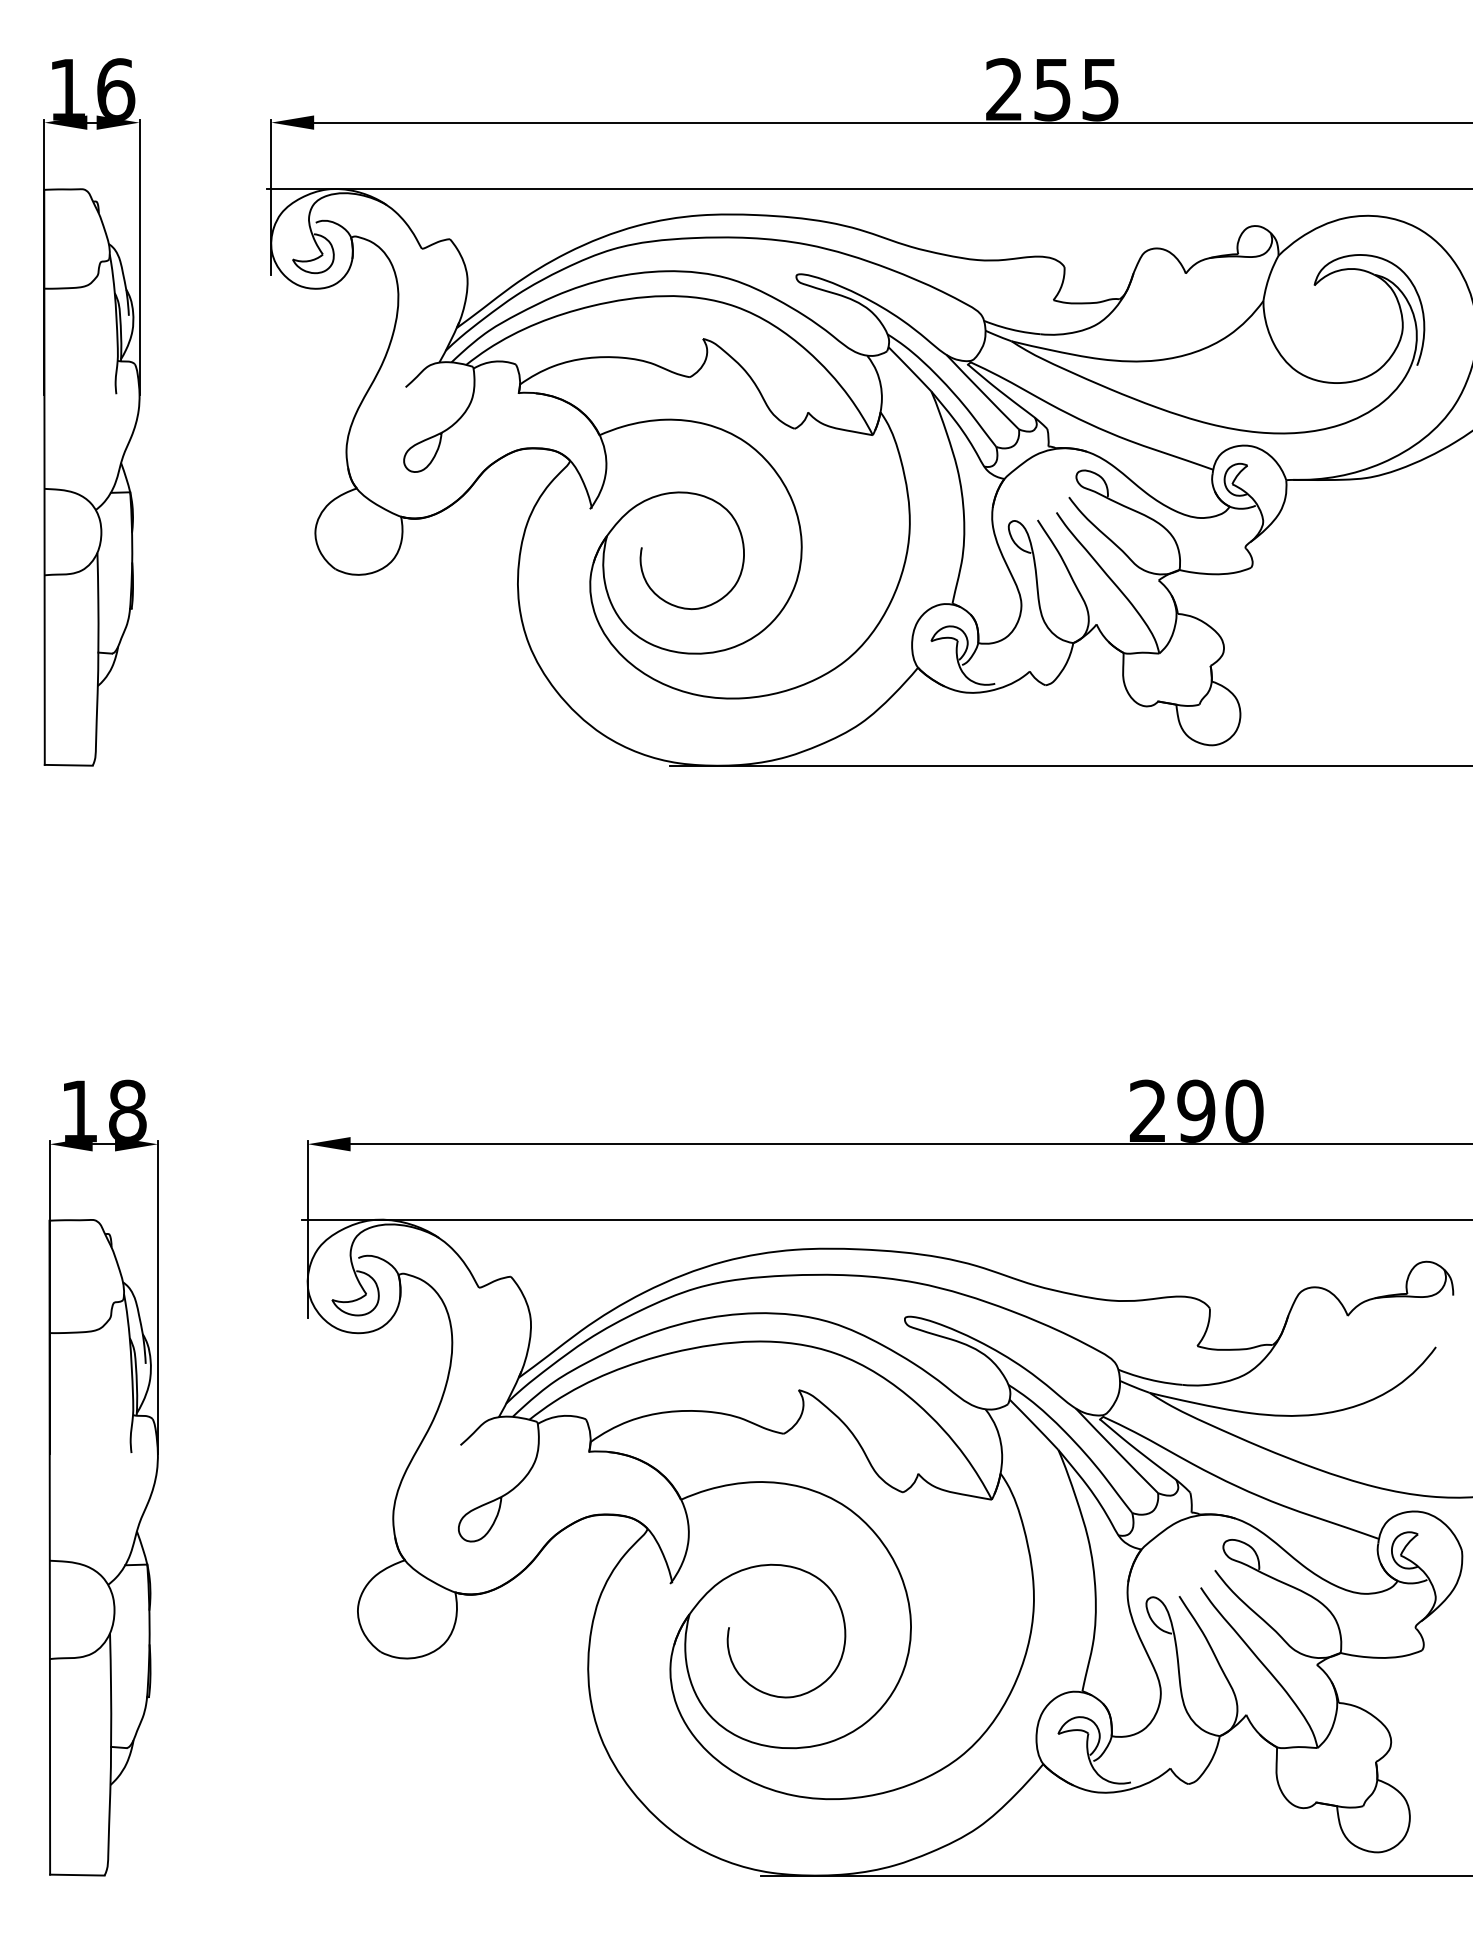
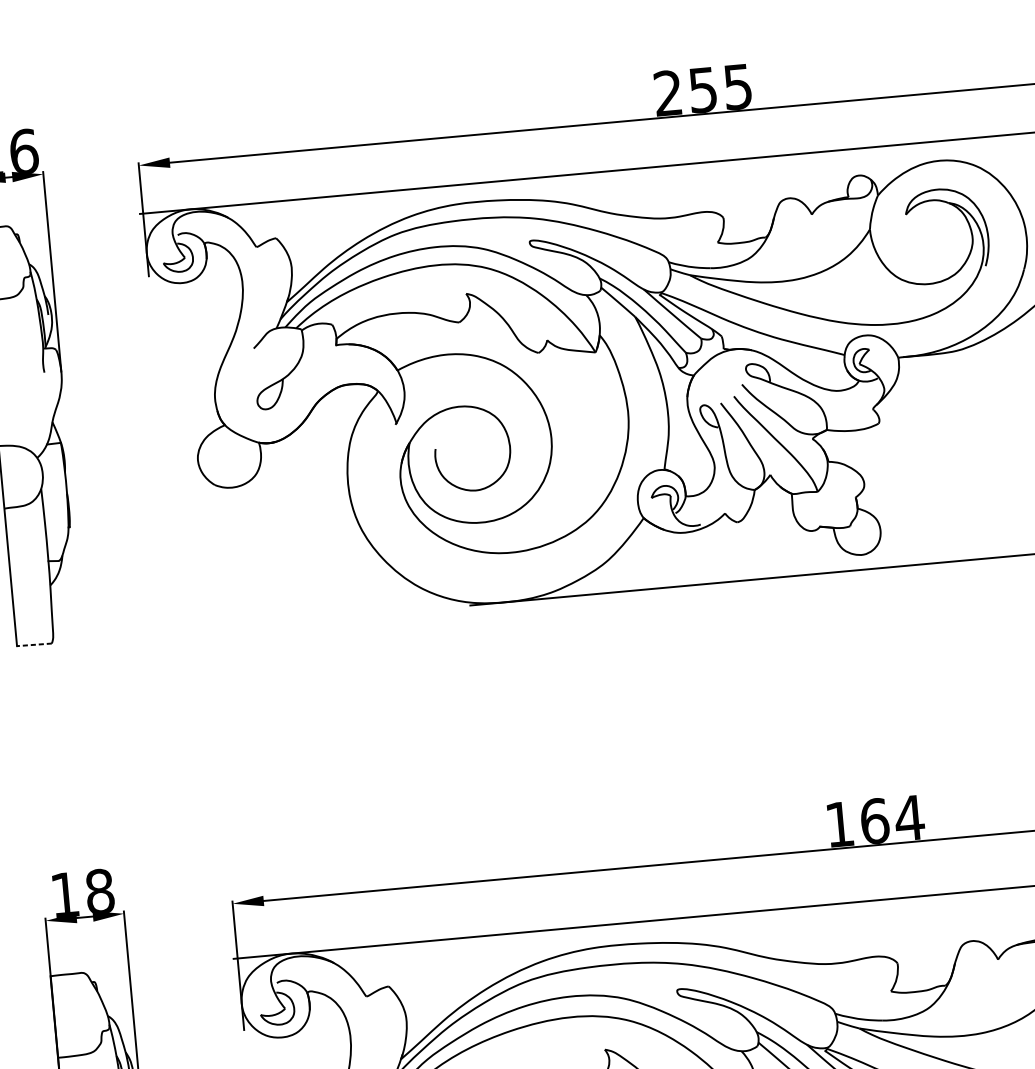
line: (68, 765) -> (34, 644), solid -> dashed
text: (1196, 1110) -> (874, 820), 290 -> 164

